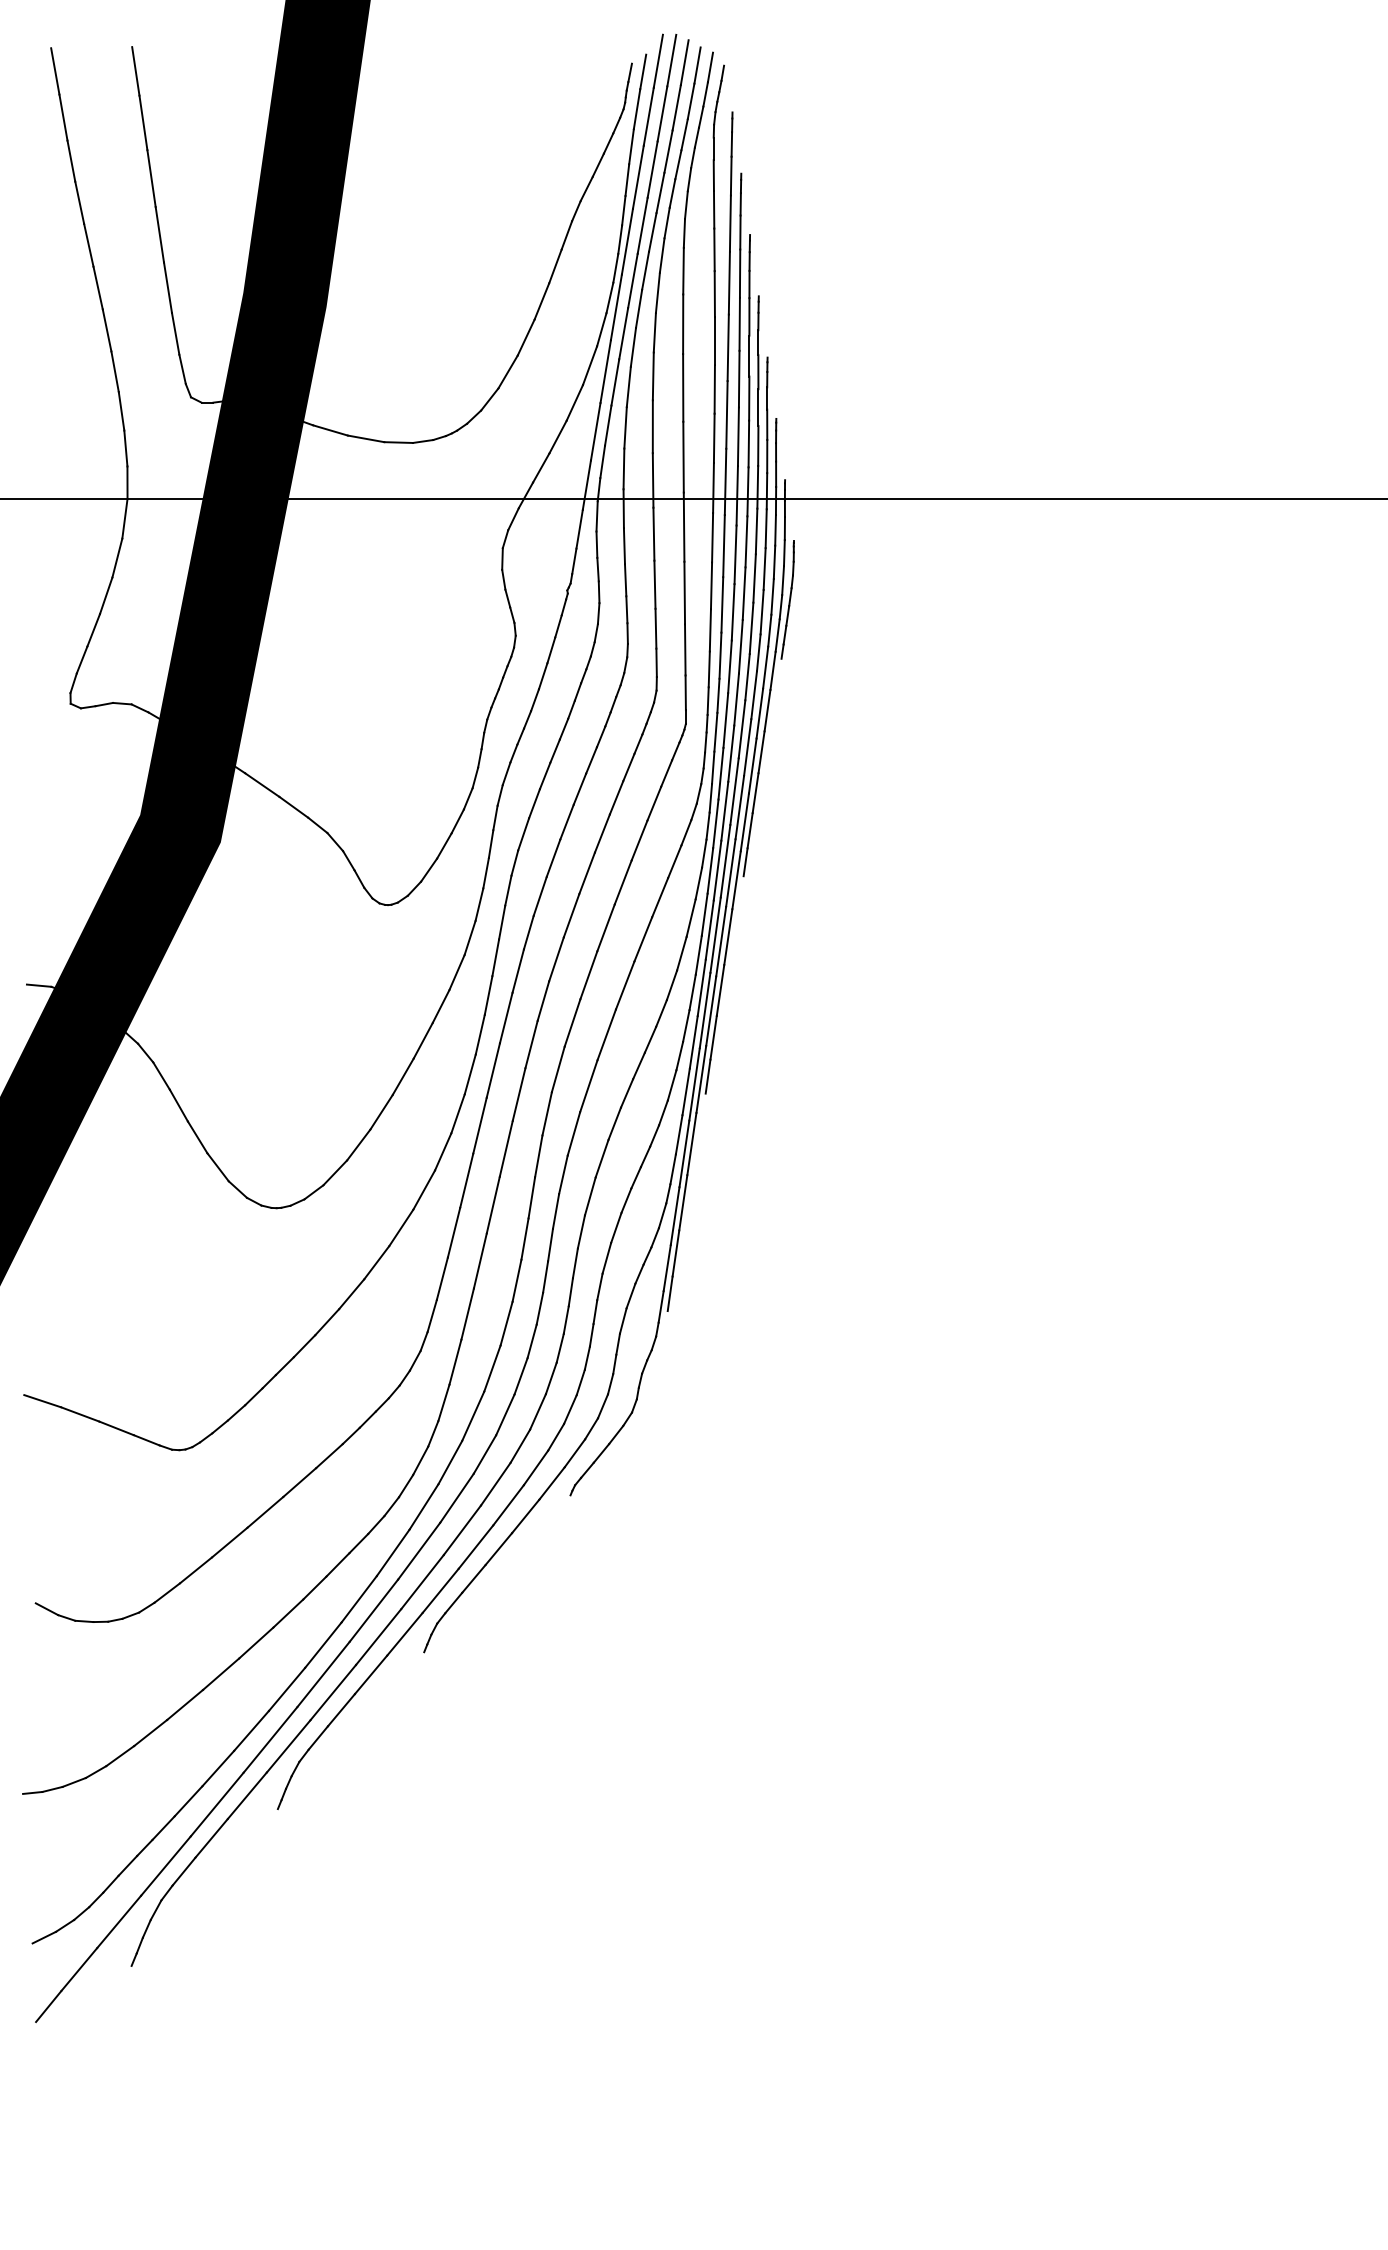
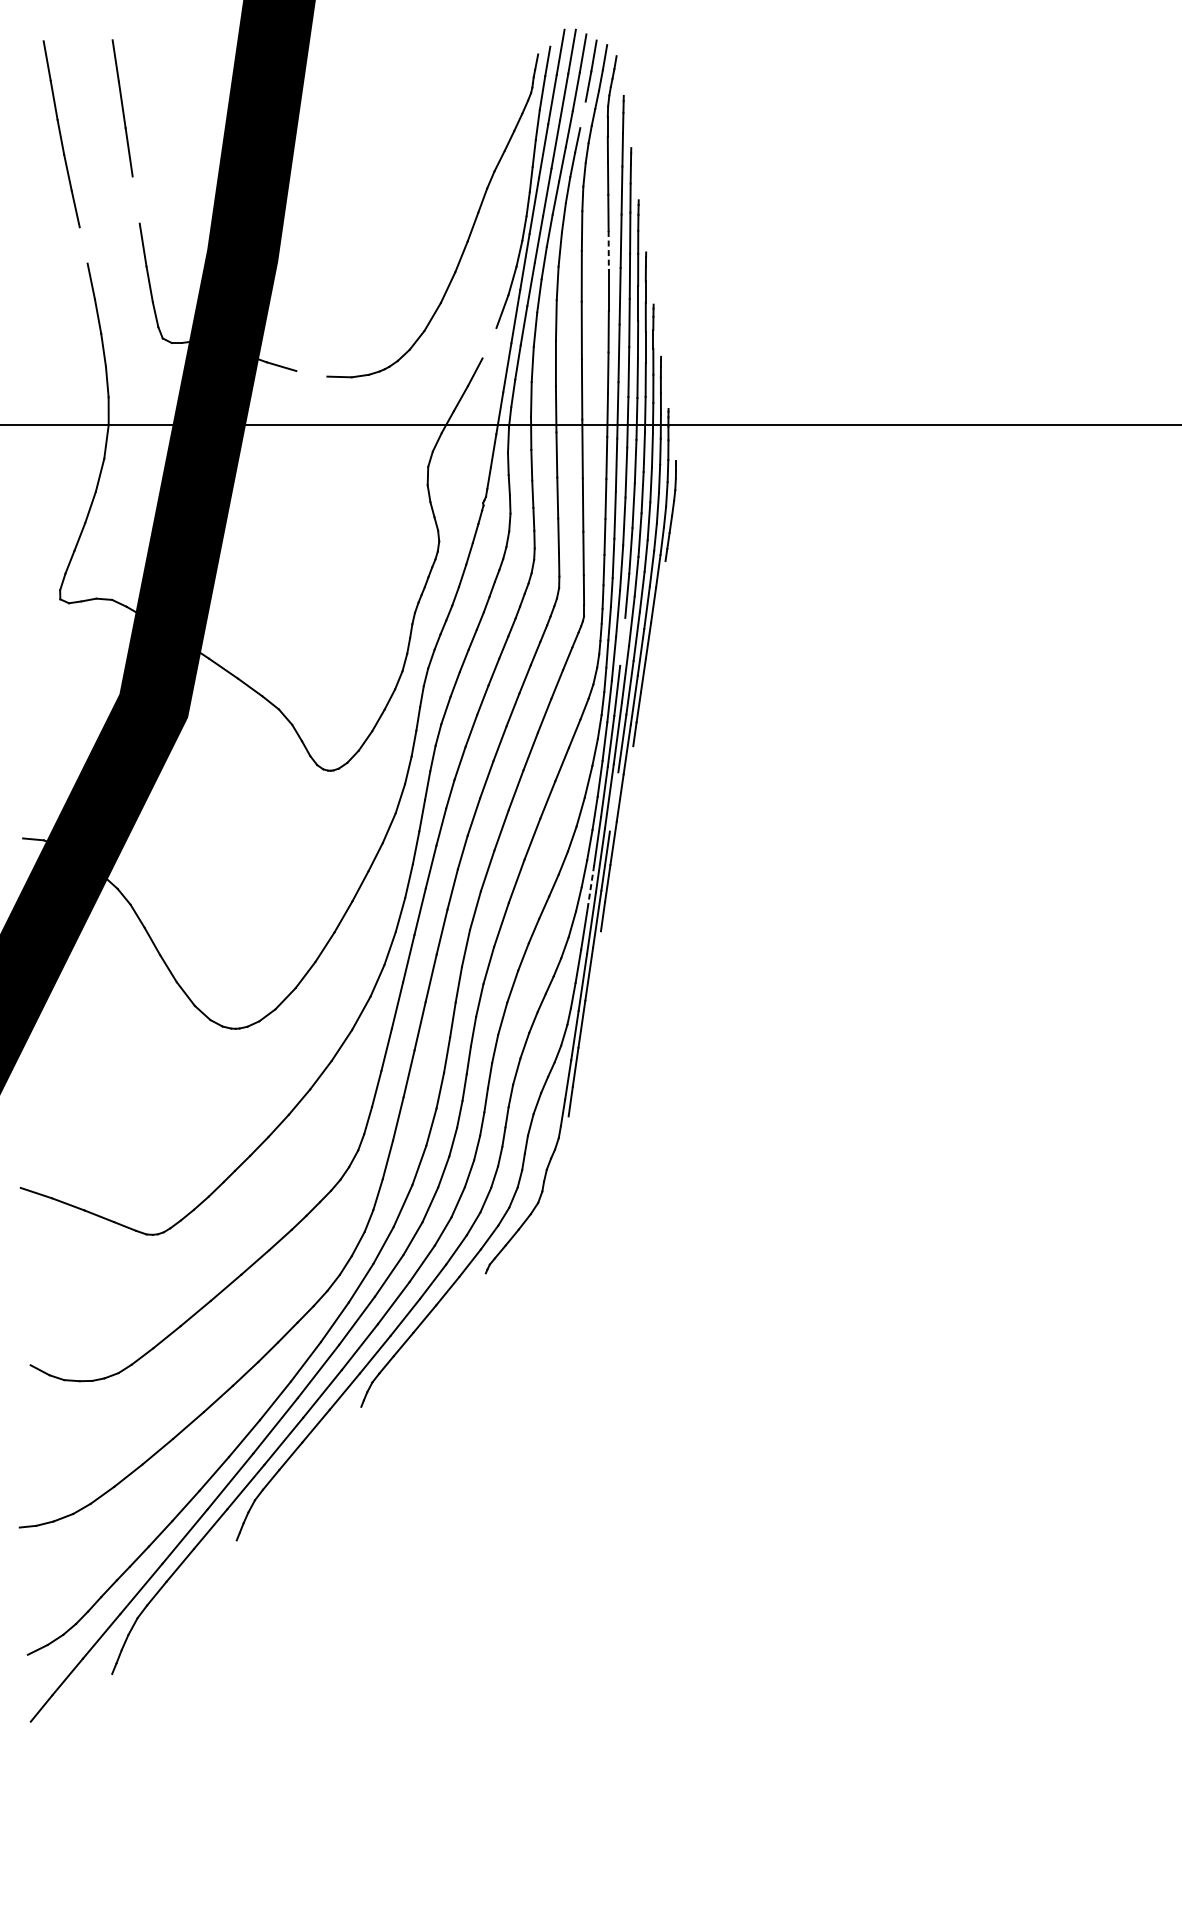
line: (684, 134) -> (582, 114), removed
line: (159, 234) -> (135, 199), removed
line: (97, 287) -> (83, 244), removed
line: (714, 294) -> (608, 250), solid -> dashed
line: (574, 402) -> (489, 342), removed
line: (365, 438) -> (311, 373), removed
line: (731, 753) -> (622, 641), removed
line: (721, 941) -> (614, 801), removed
line: (693, 1042) -> (590, 887), solid -> dashed

